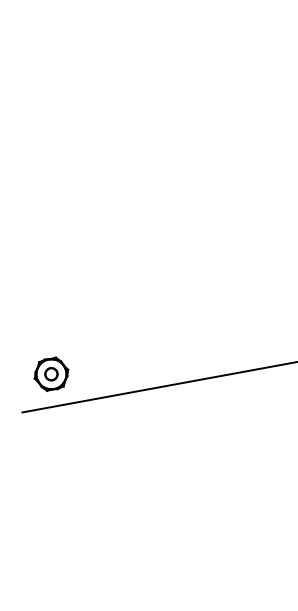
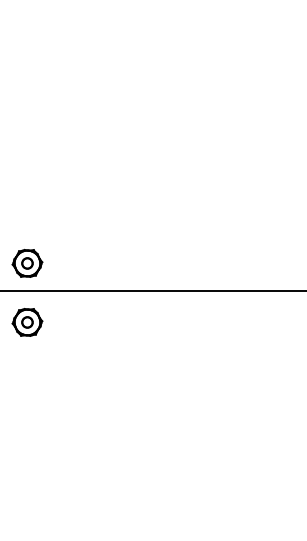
part: (63, 442) -> (27, 322), added

